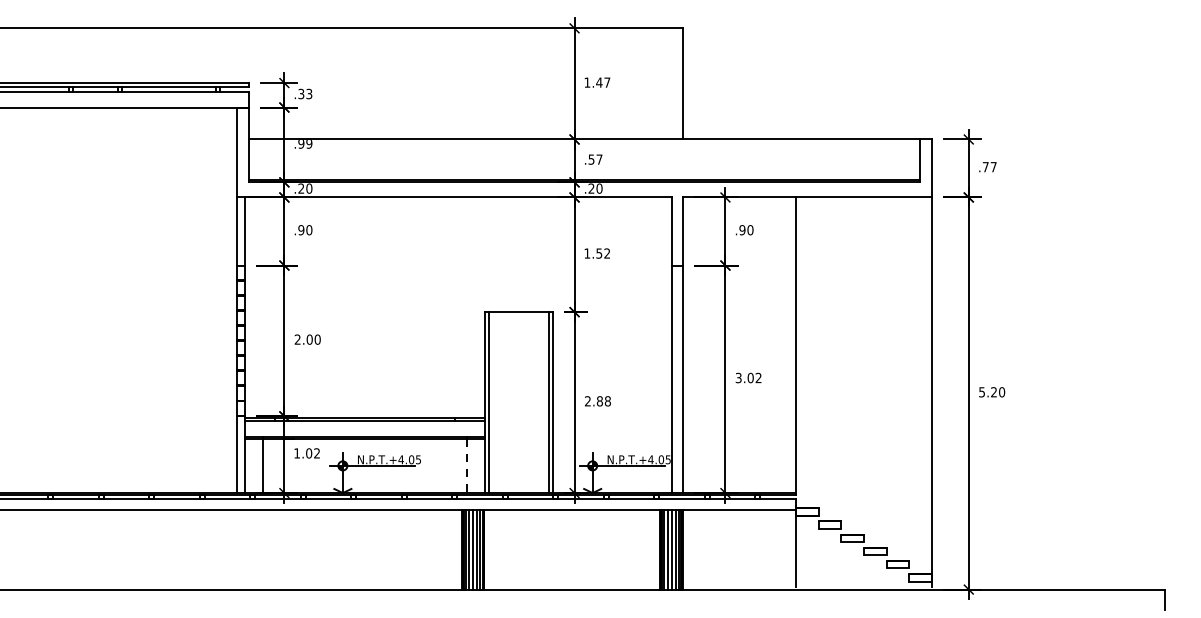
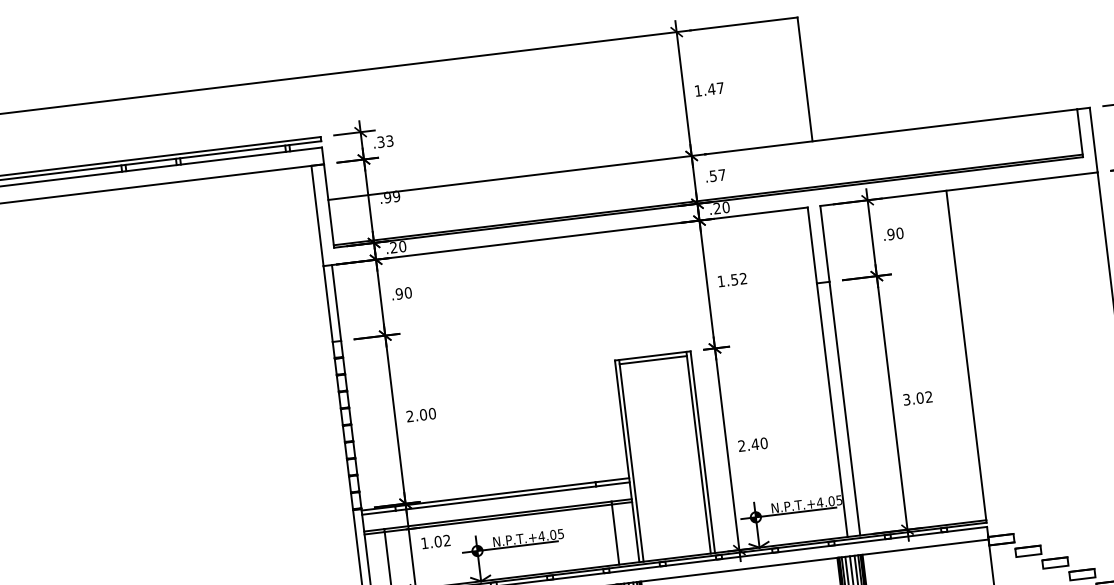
line: (518, 315) -> (652, 359), added
text: (603, 401) -> (759, 444), 2.88 -> 2.40
line: (466, 466) -> (615, 535), dashed -> solid

